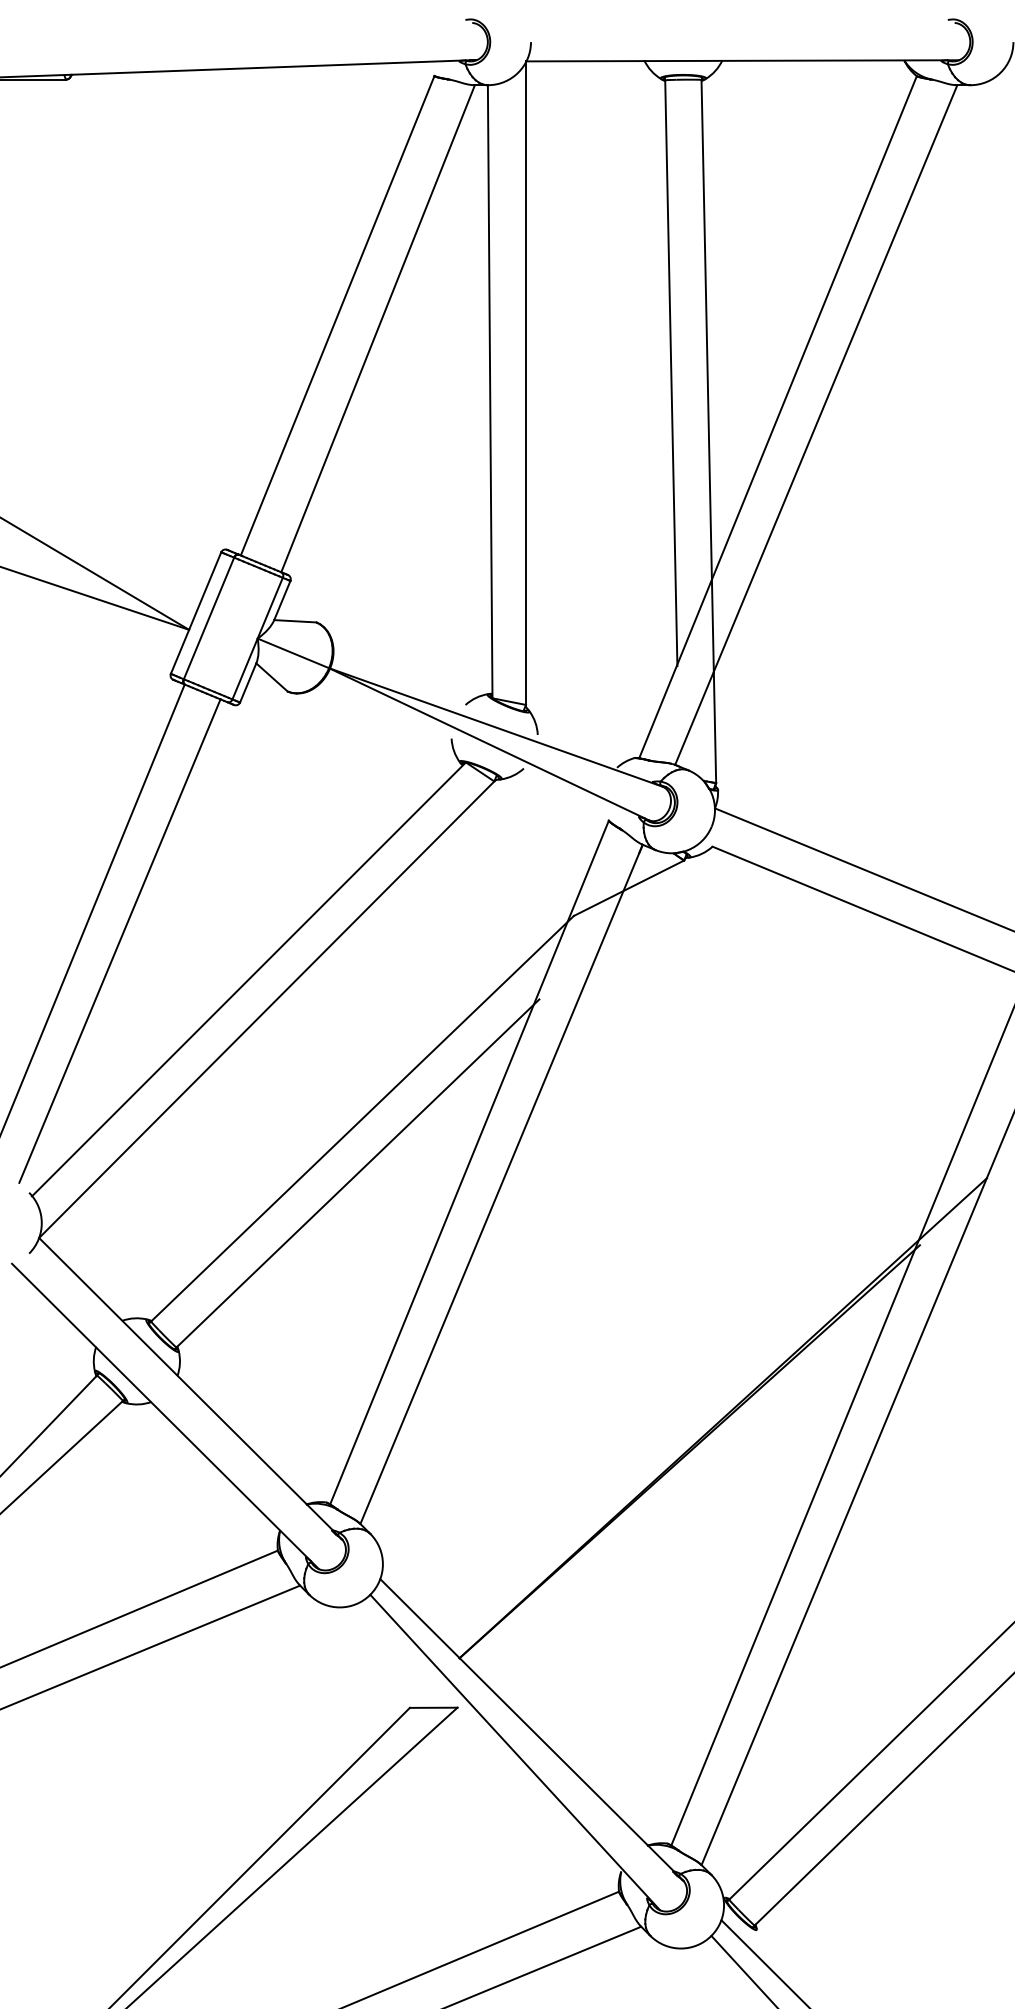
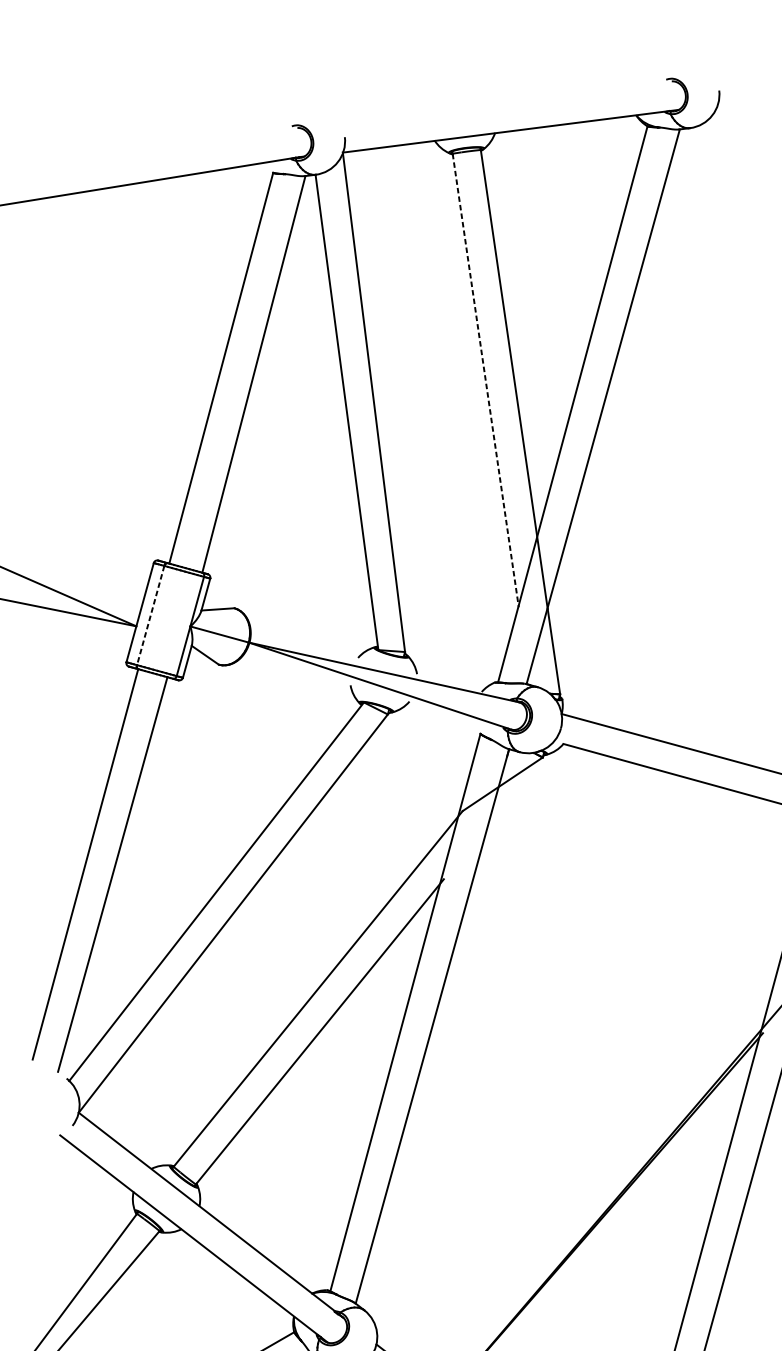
line: (671, 373) -> (485, 380), solid -> dashed
line: (209, 618) -> (151, 615), solid -> dashed

